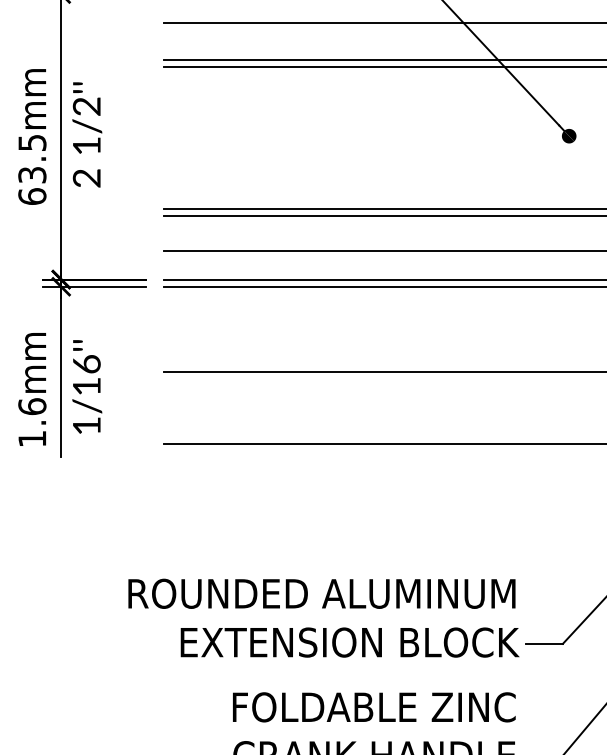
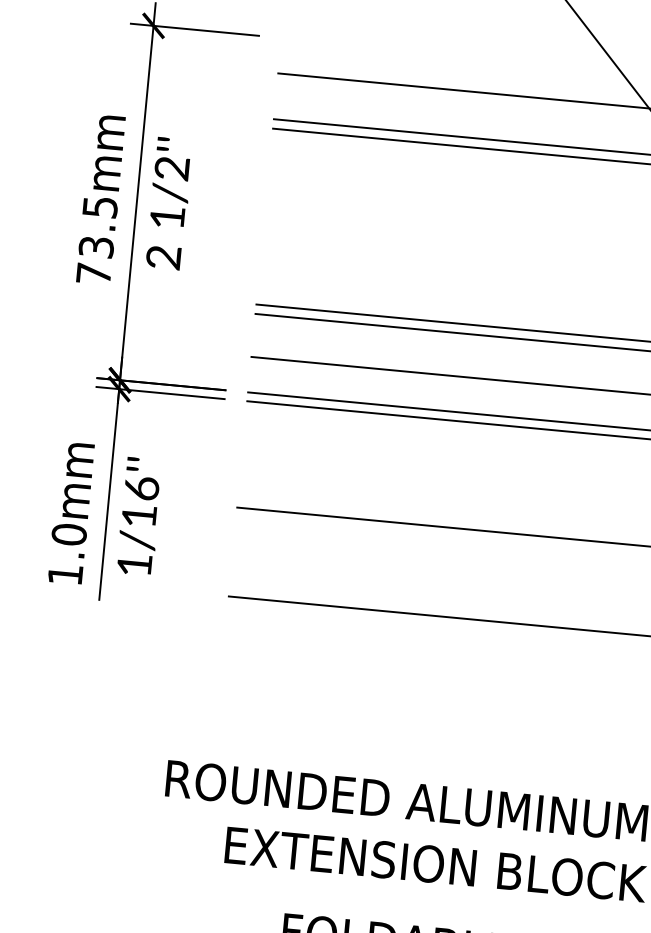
text: (32, 196) -> (94, 273), 63.5mm -> 73.5mm
text: (32, 406) -> (69, 534), 1.6mm -> 1.0mm

